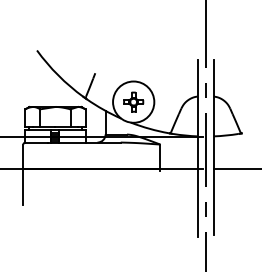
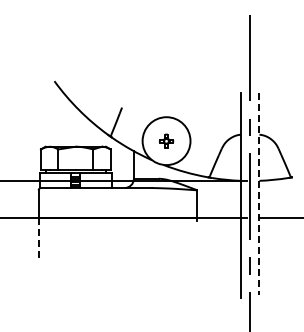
part: (133, 102) -> (166, 141), size x0.6
line: (213, 148) -> (259, 194), solid -> dashed
line: (23, 186) -> (38, 239), solid -> dashed

